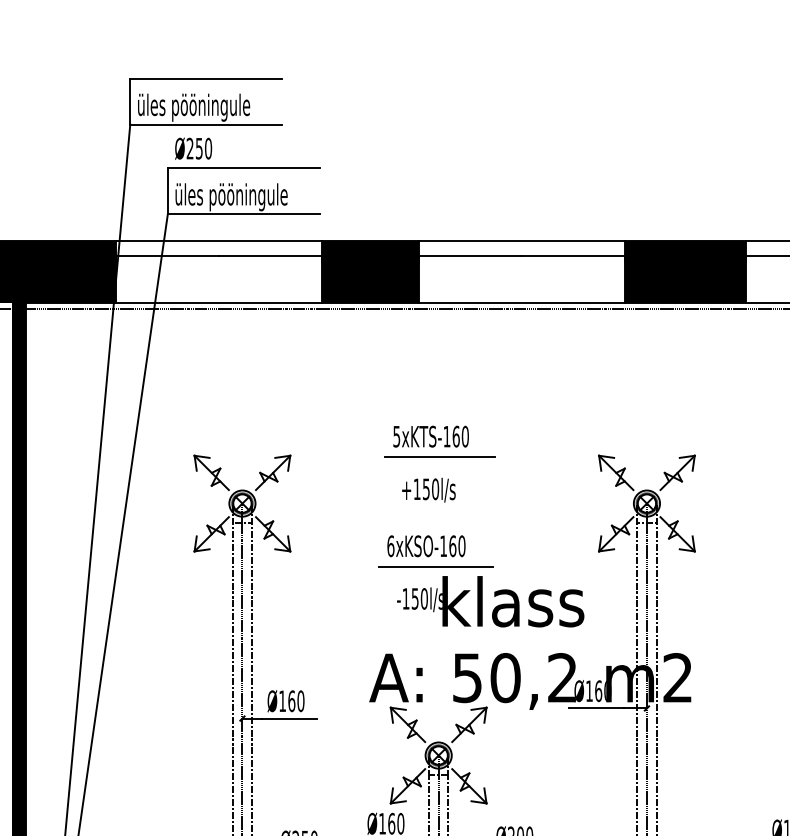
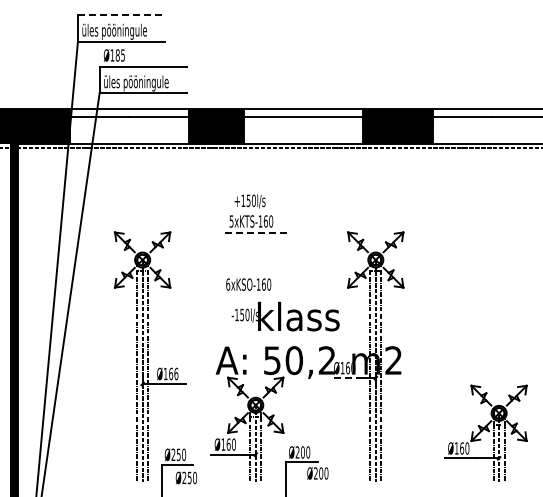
line: (205, 79) -> (121, 15), solid -> dashed
text: (198, 148) -> (117, 55), Ø250 -> Ø185
line: (439, 457) -> (256, 233), solid -> dashed
text: (427, 490) -> (249, 201), moved
line: (436, 566) -> (254, 296), removed
text: (301, 700) -> (176, 373), Ø160 -> Ø166
line: (596, 709) -> (346, 378), solid -> dashed

